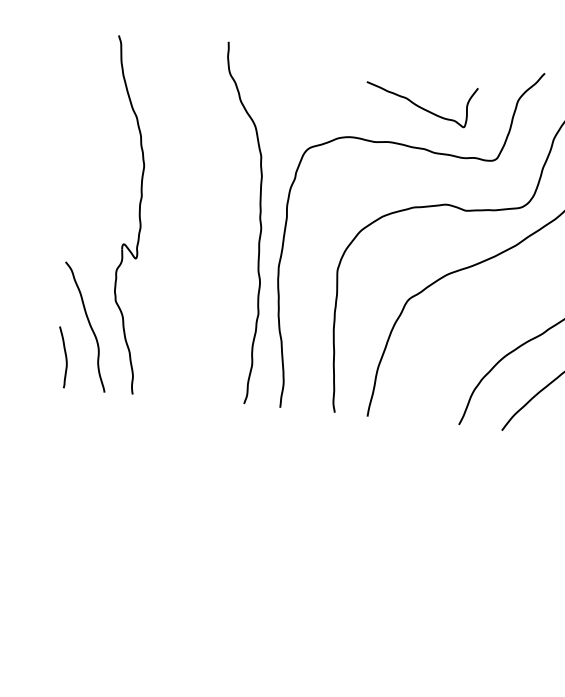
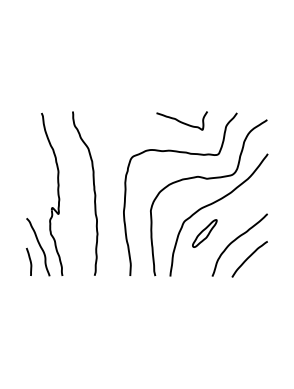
curve: (417, 102) -> (180, 120), moved
curve: (257, 220) -> (93, 191), moved
part: (450, 329) -> (204, 233), added

